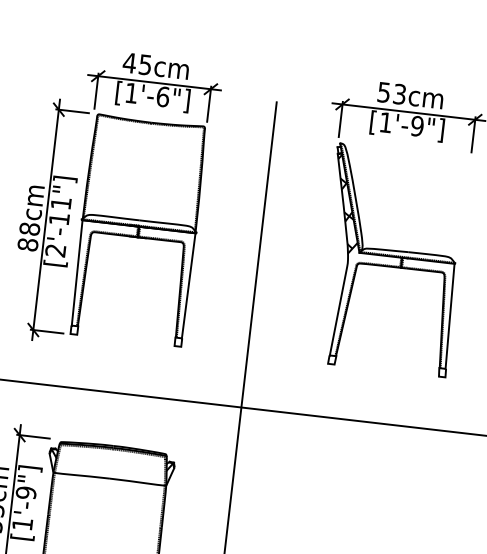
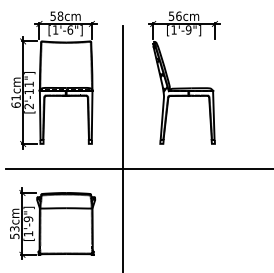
text: (136, 62) -> (56, 15), 45cm -> 58cm
text: (399, 92) -> (178, 15), 53cm -> 56cm
text: (27, 236) -> (15, 101), 88cm -> 61cm

